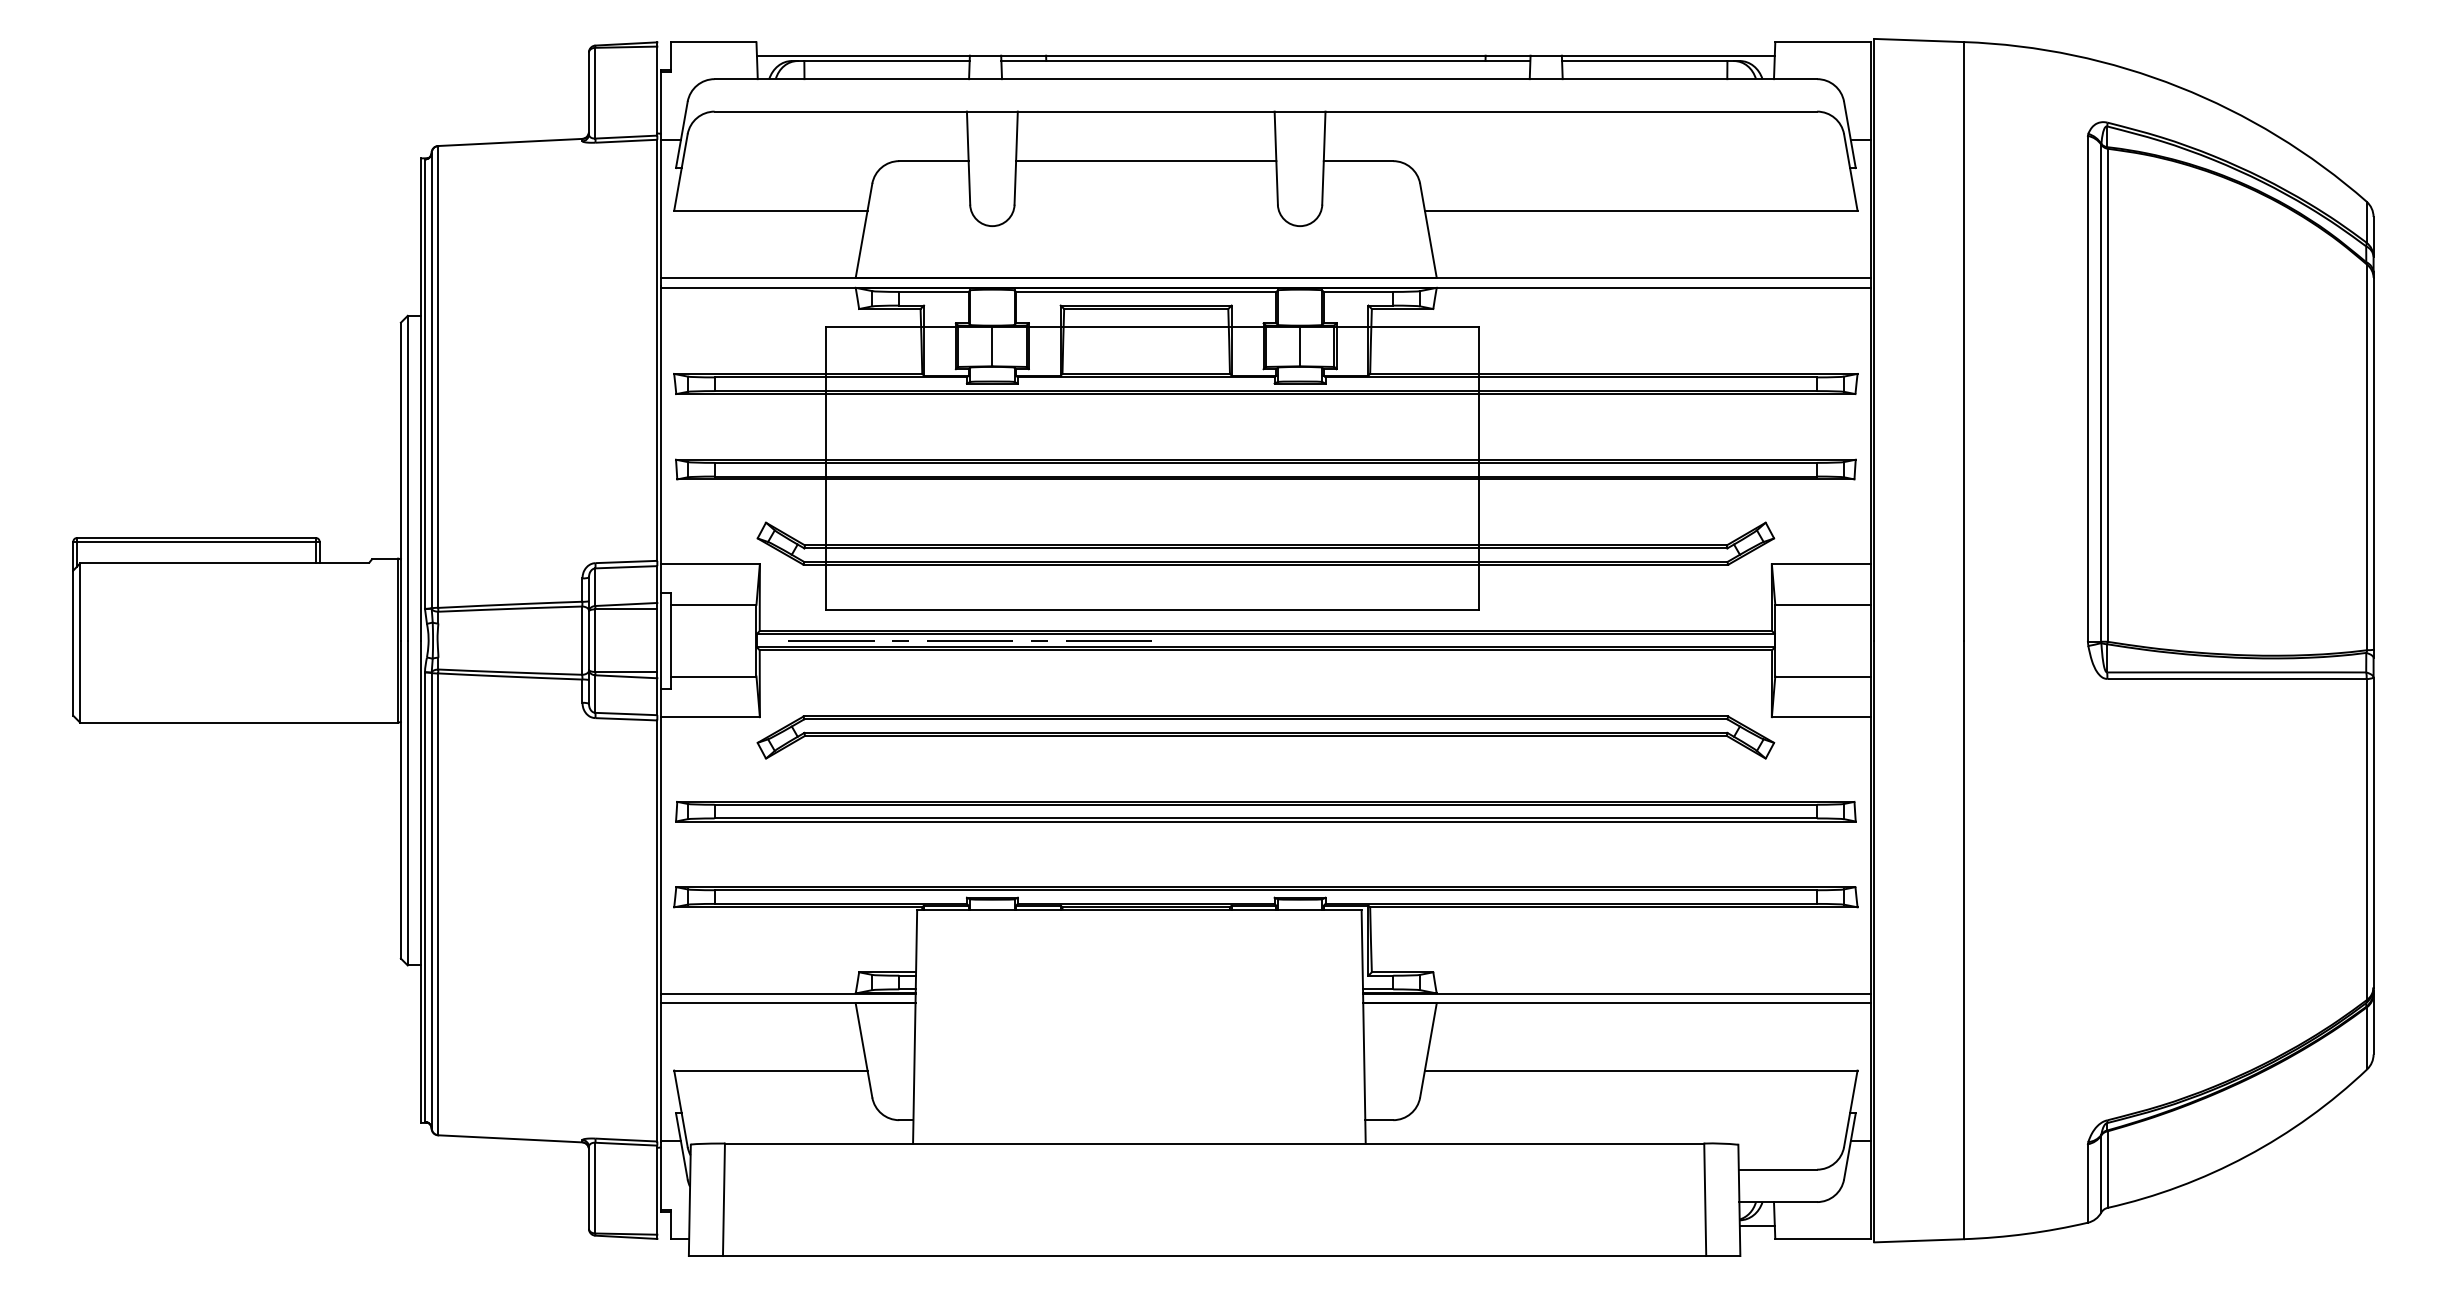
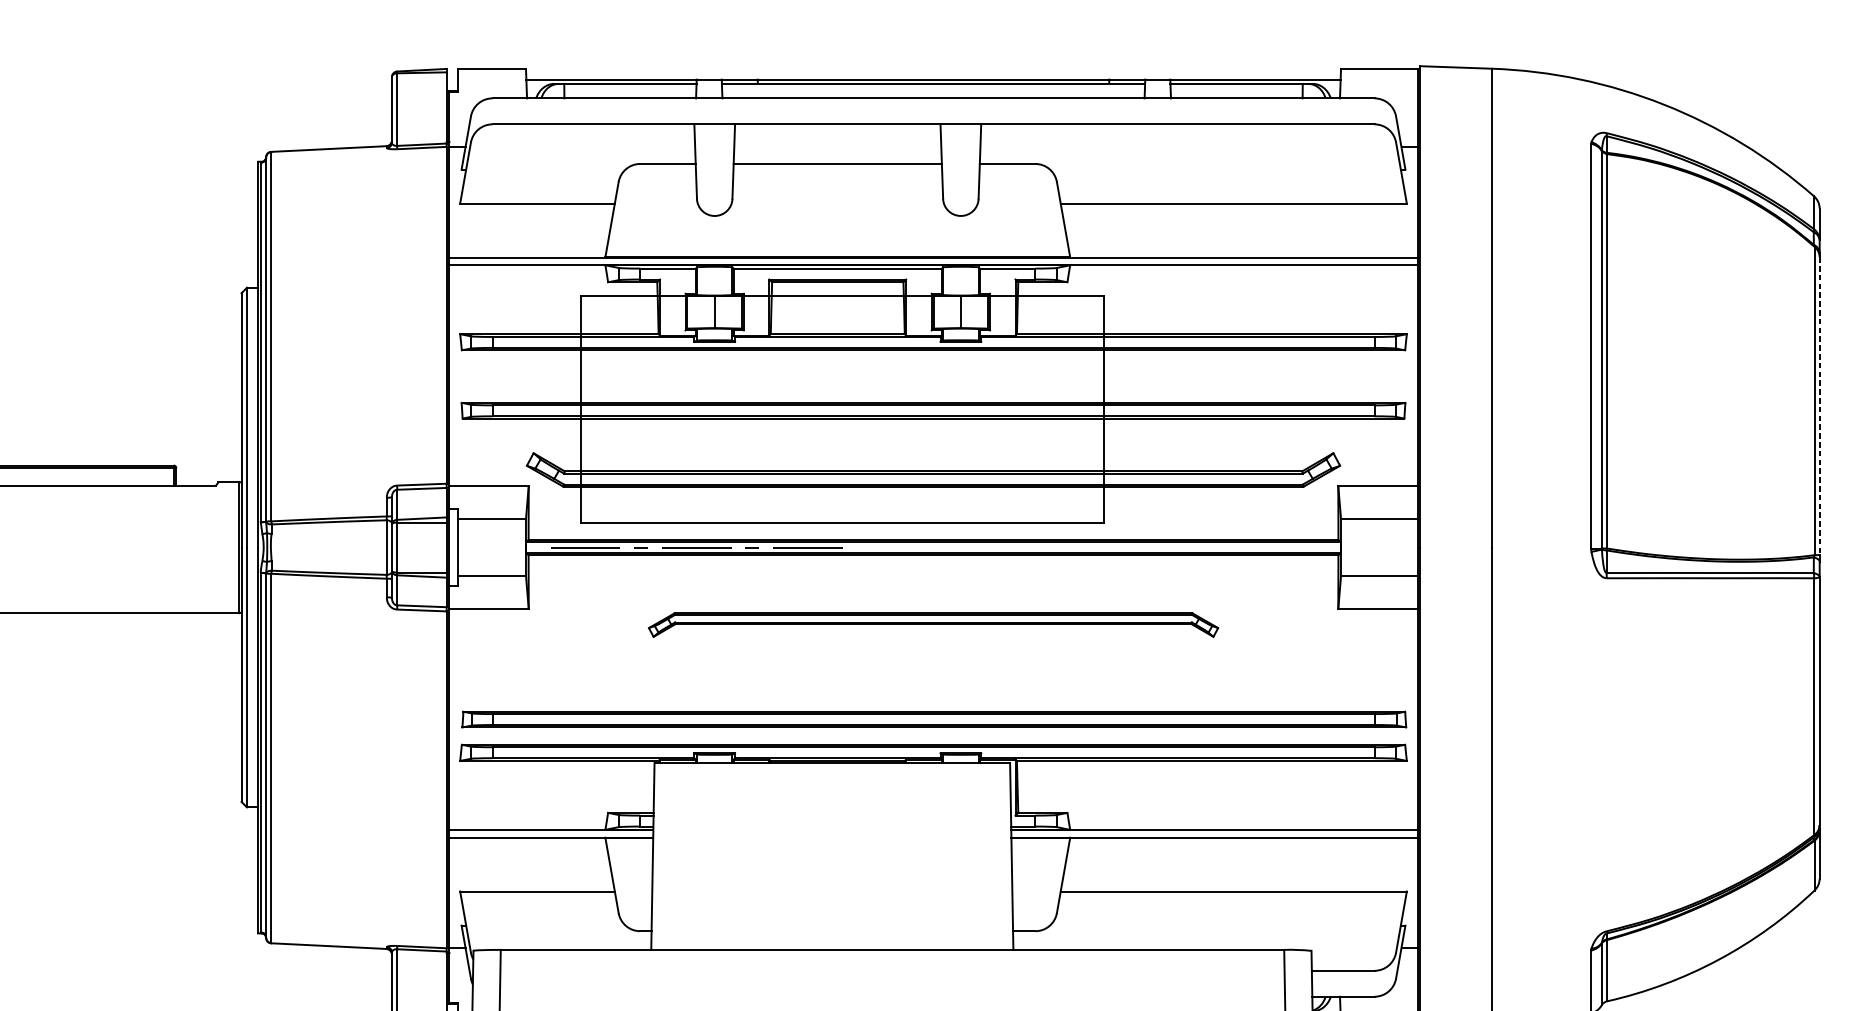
line: (2373, 464) -> (1819, 406), solid -> dashed
part: (1265, 737) -> (933, 625), size x0.7
part: (1265, 811) -> (934, 719), moved

